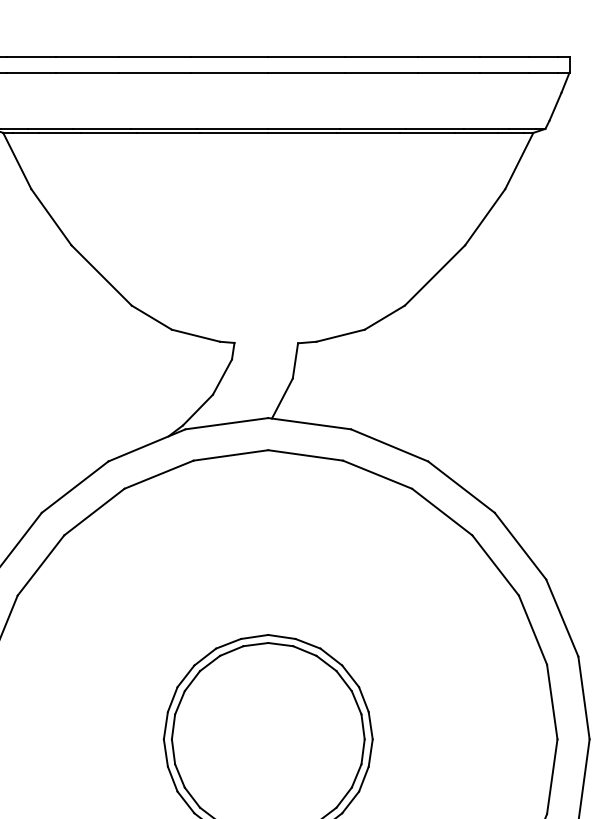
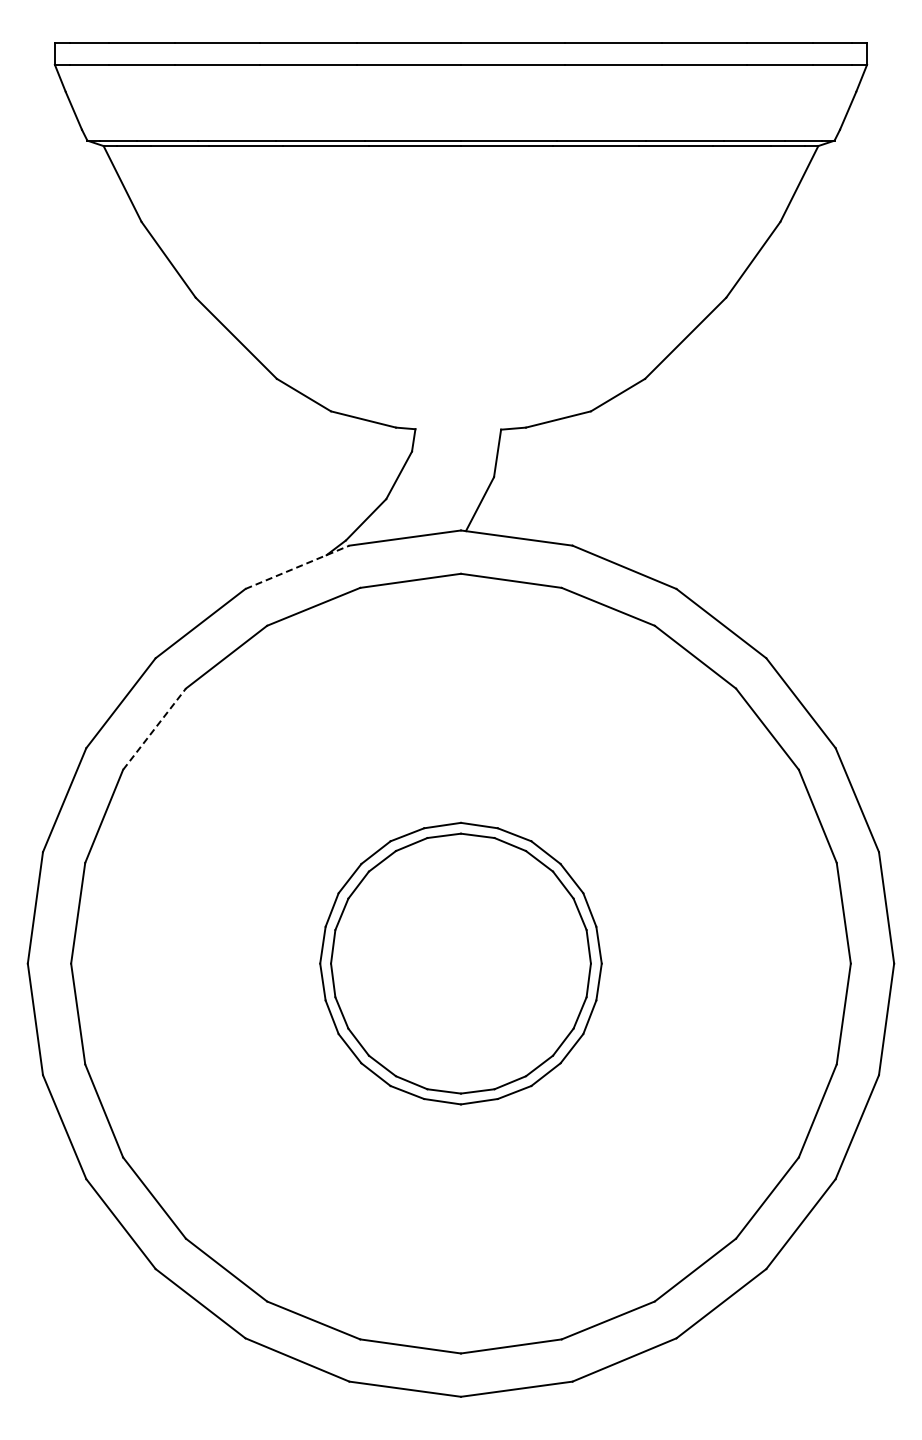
line: (147, 445) -> (297, 567), solid -> dashed
line: (40, 564) -> (154, 728), solid -> dashed

